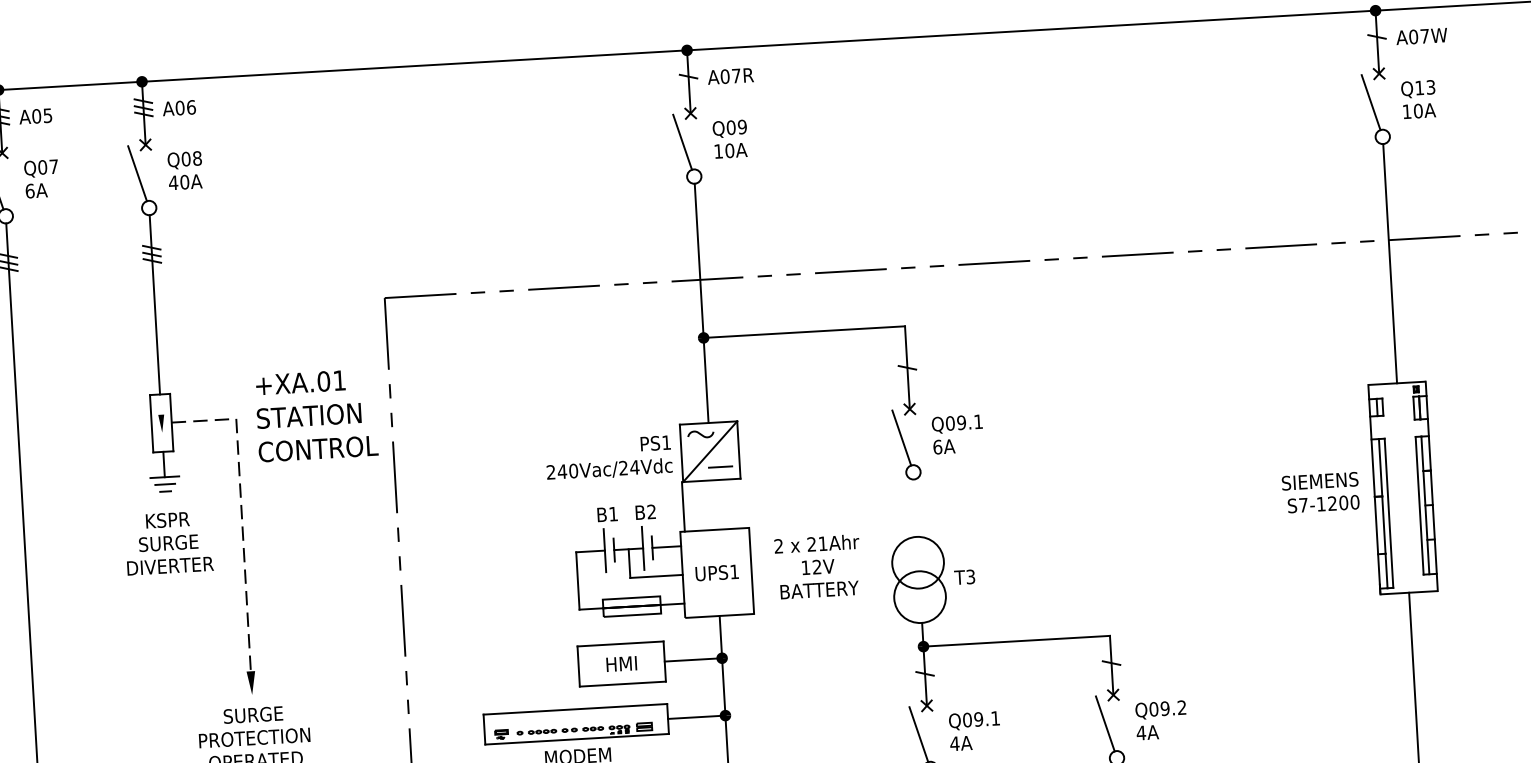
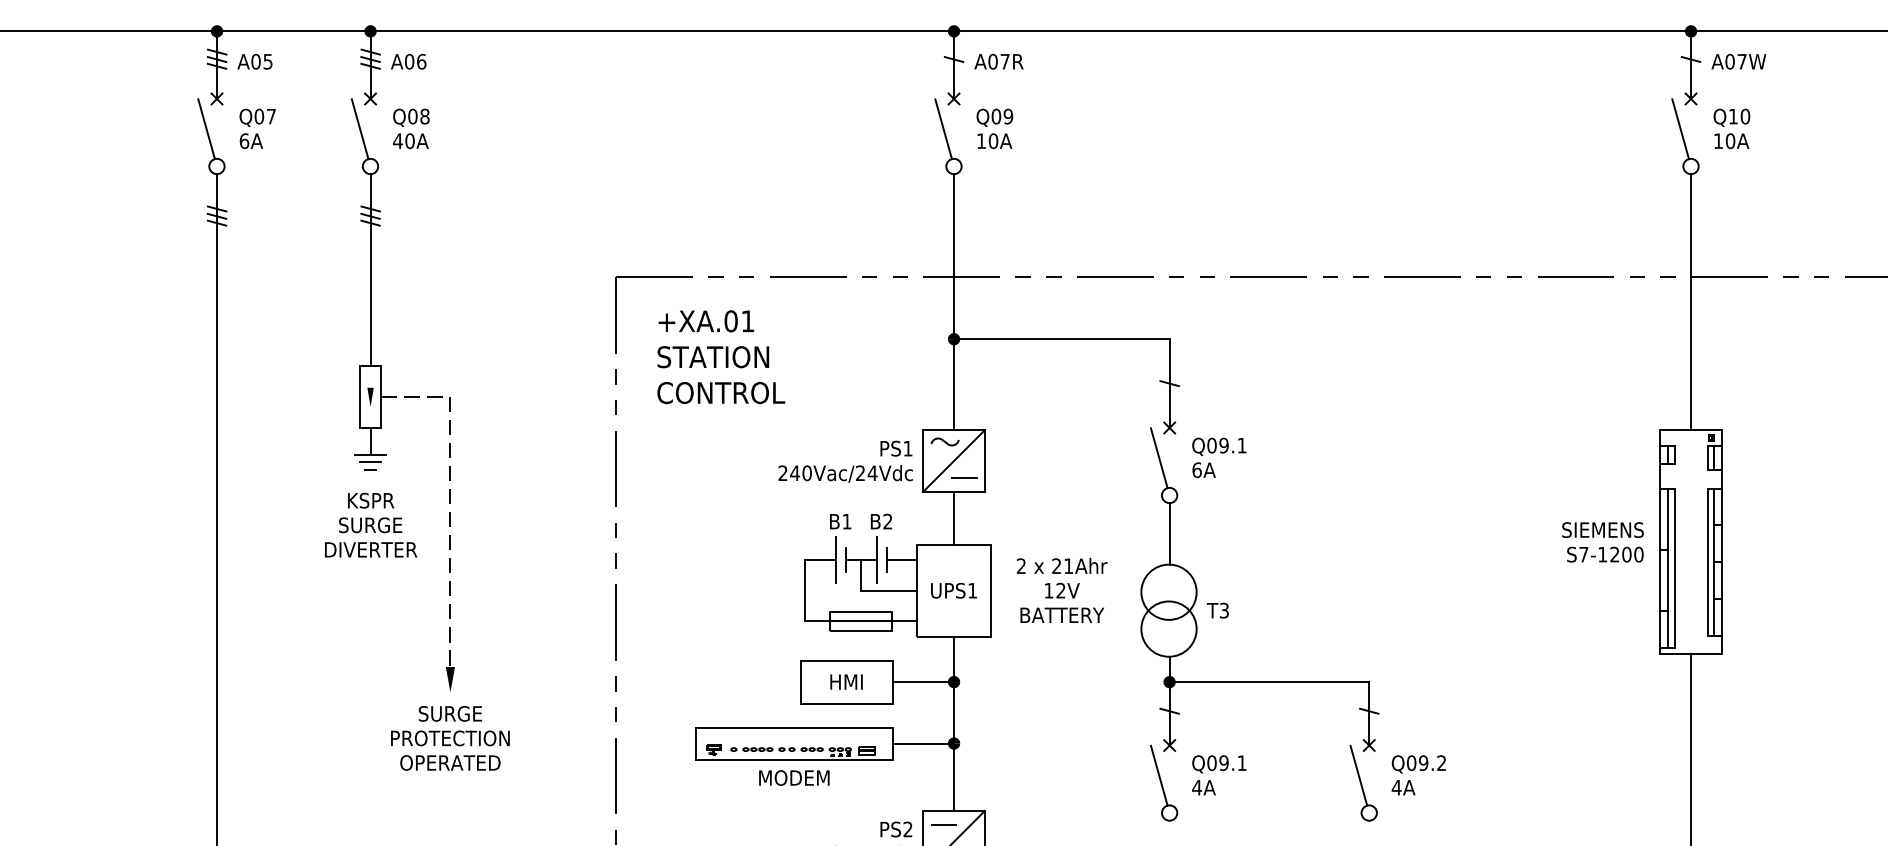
text: (1430, 87) -> (1745, 116), Q13 -> Q10
text: (316, 415) -> (721, 357), moved
line: (683, 506) -> (954, 517), moved
line: (915, 507) -> (1169, 533), added

